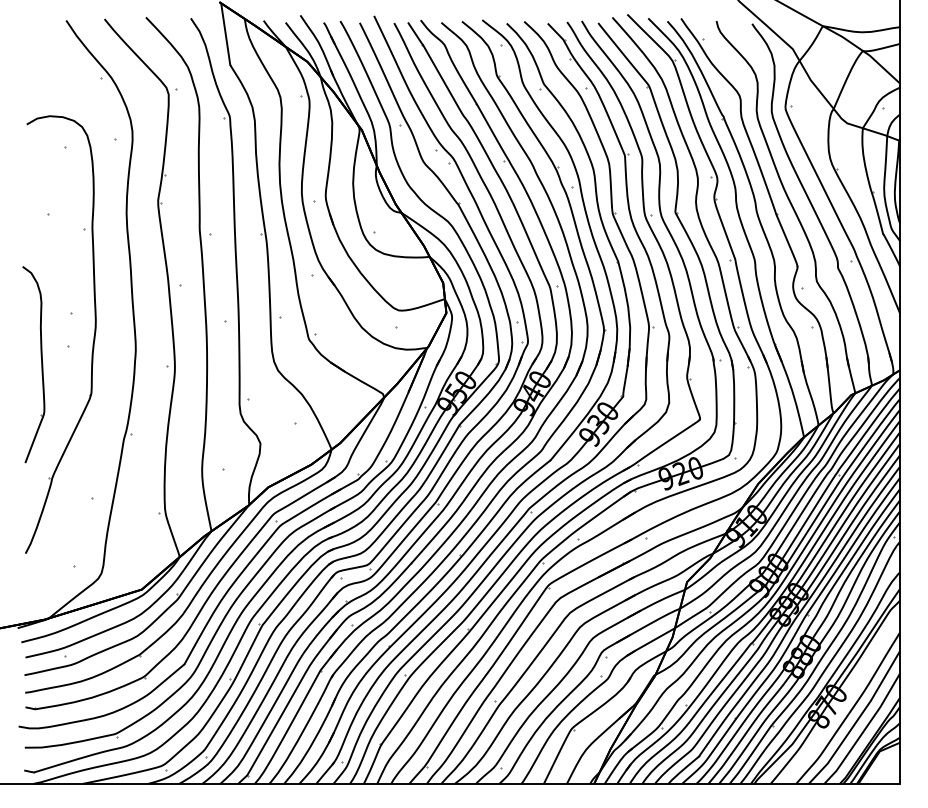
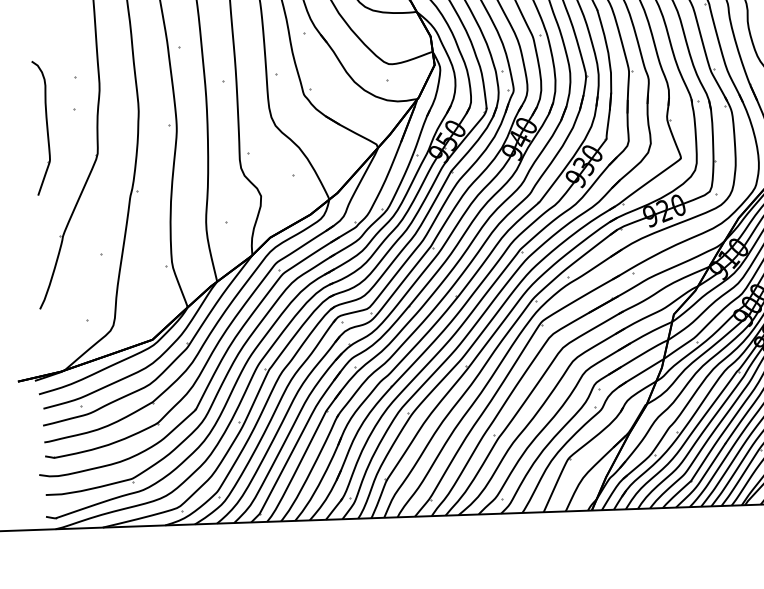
part: (33, 364) -> (41, 128), size x0.71

